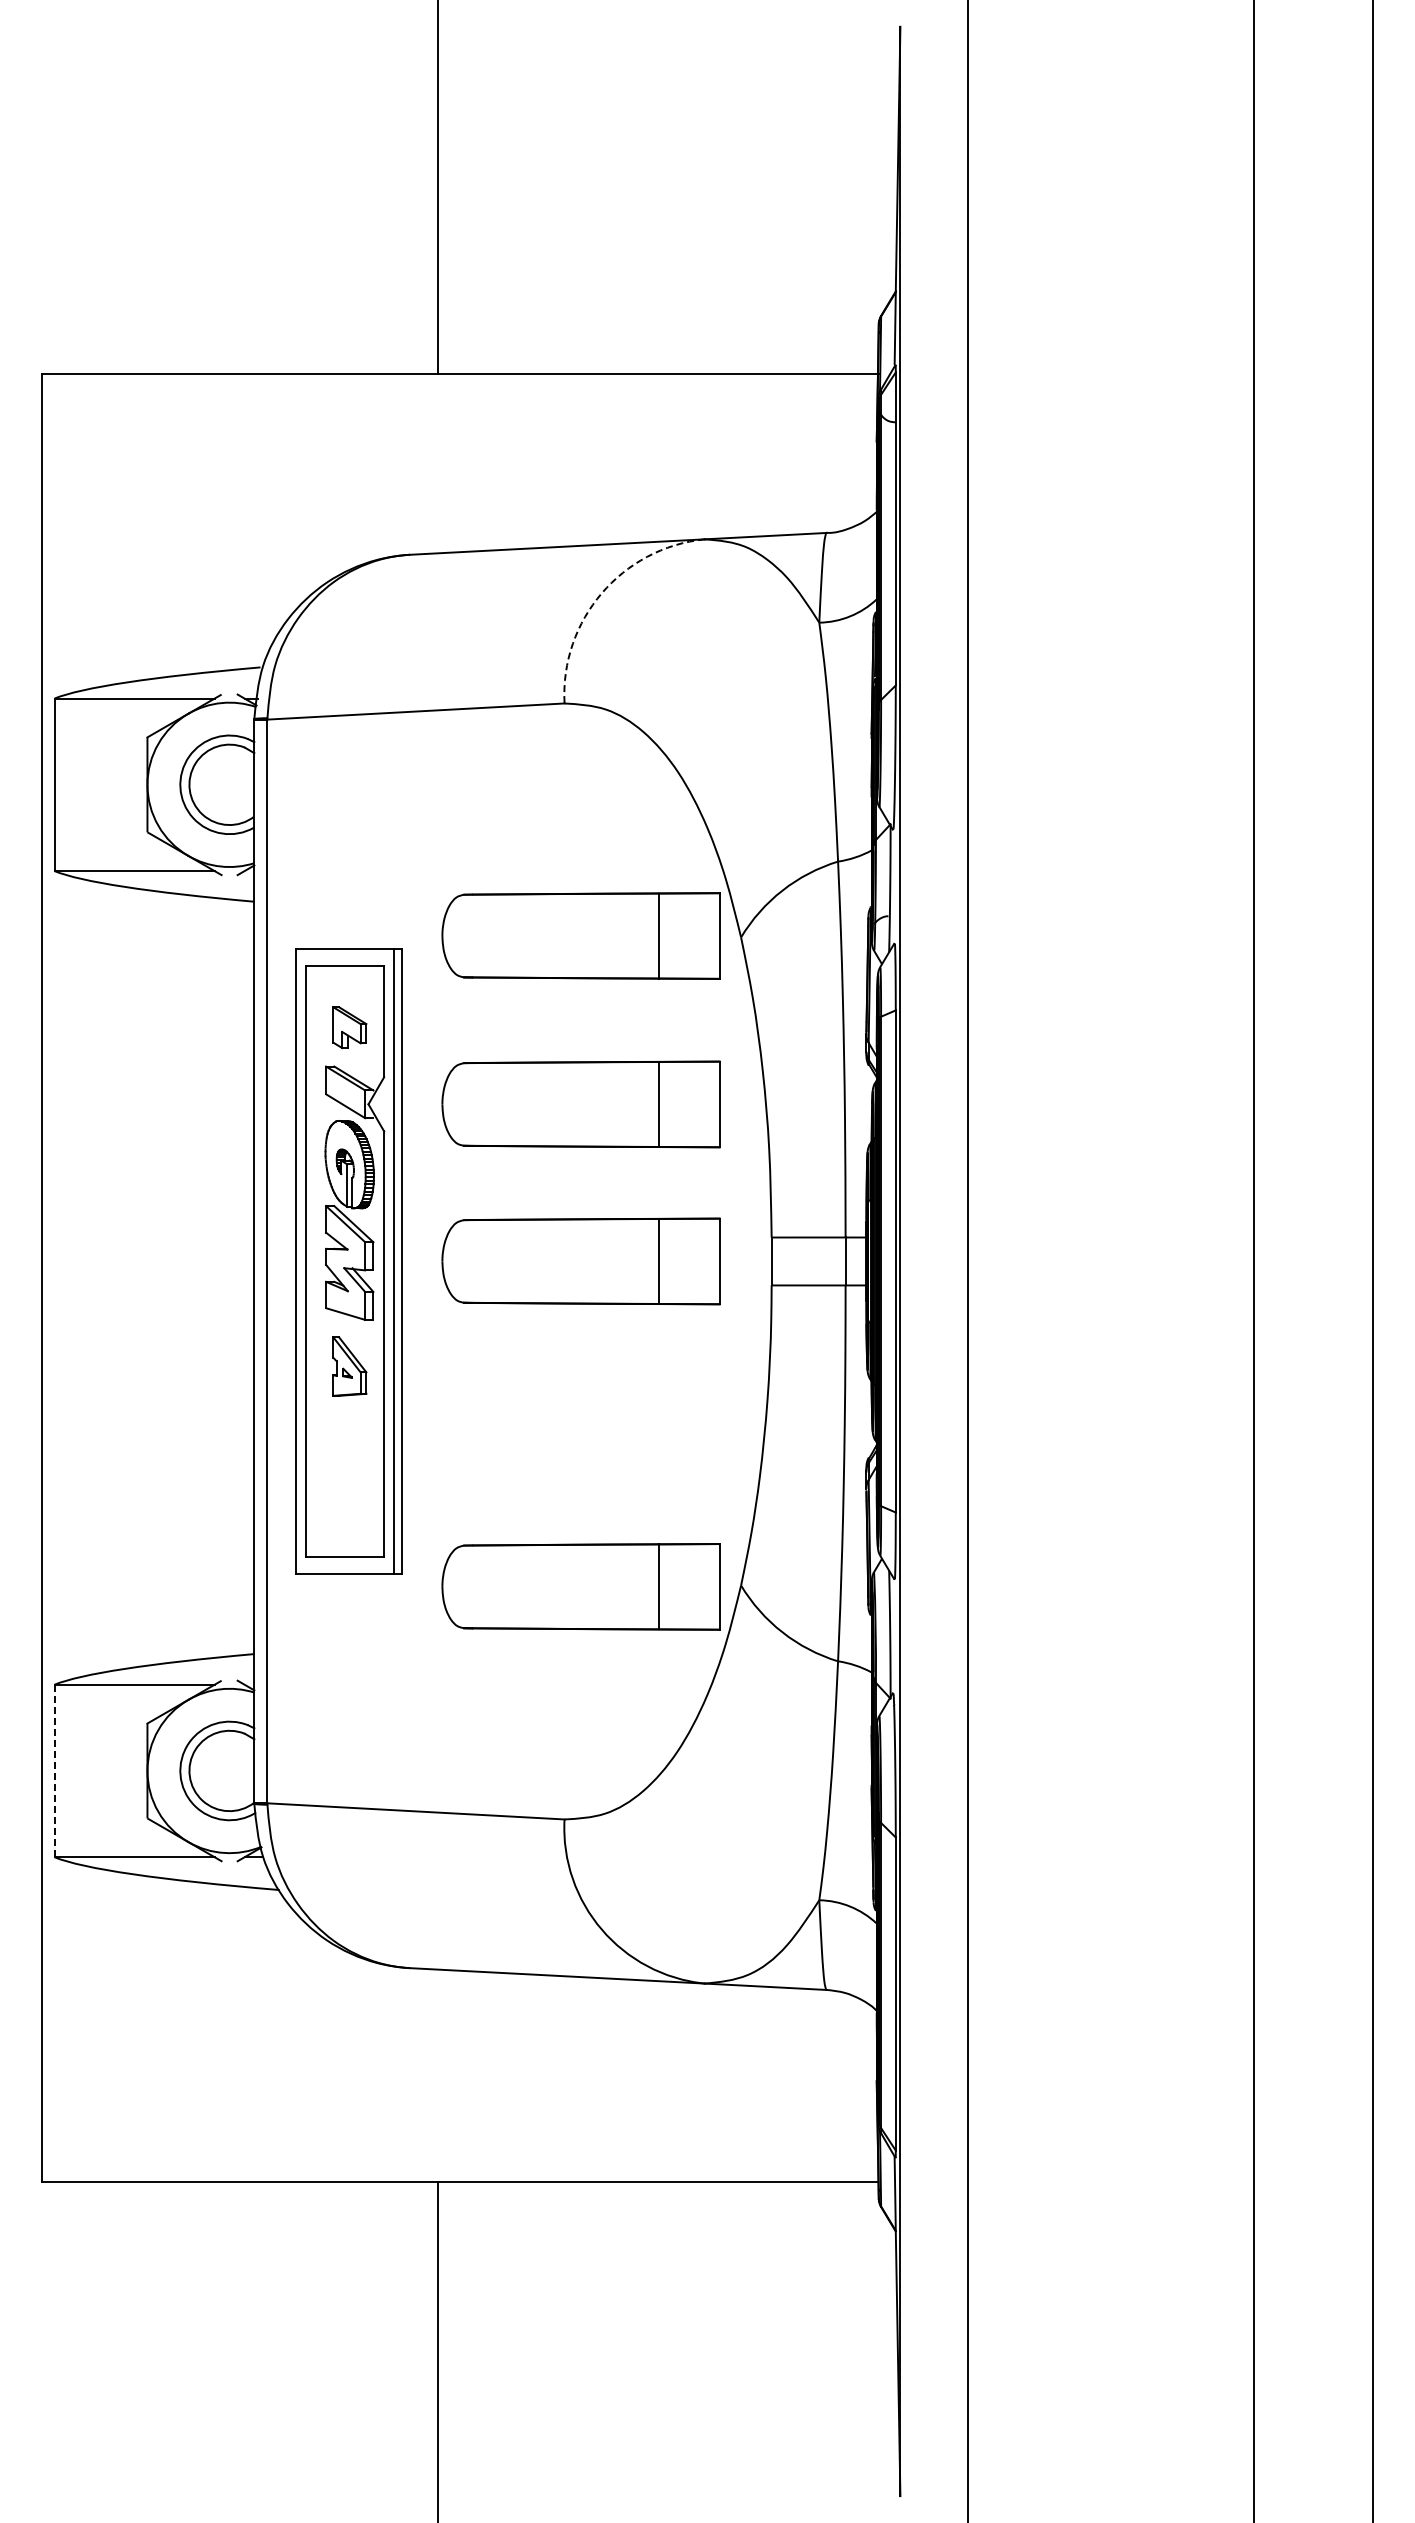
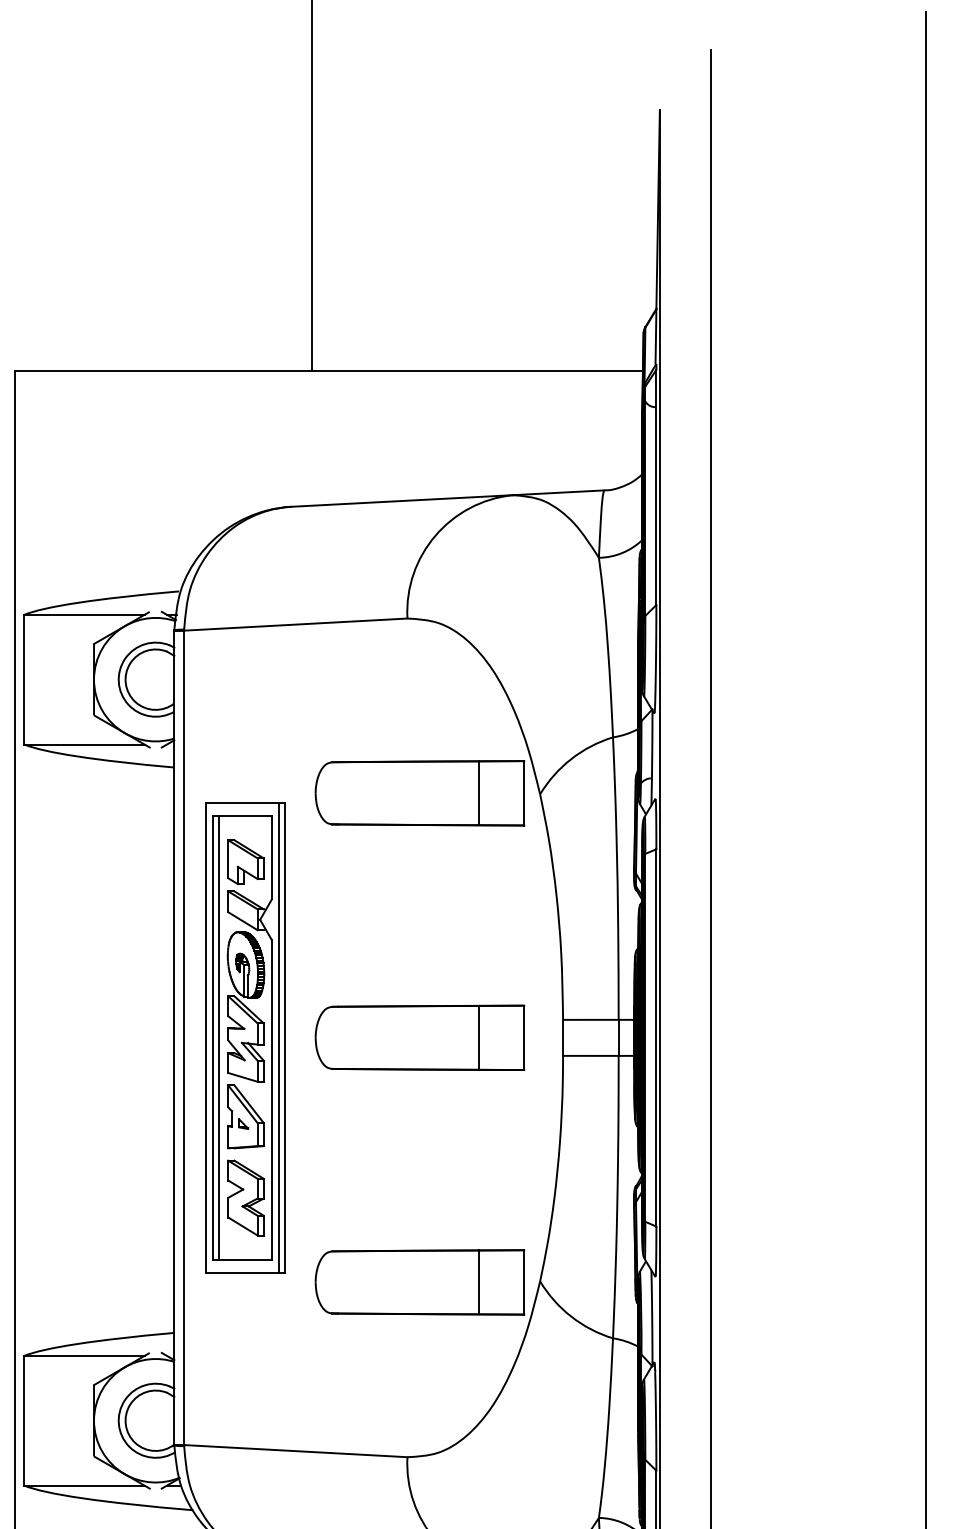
arc: (601, 593) -> (435, 535), dashed -> solid
part: (349, 1027) -> (245, 862), size x1.43
part: (580, 1104) -> (419, 919), removed
line: (314, 1261) -> (219, 1037), added
part: (349, 1366) -> (245, 1116), size x1.43
part: (349, 1474) -> (245, 1197), added
line: (54, 1771) -> (24, 1421), dashed -> solid

